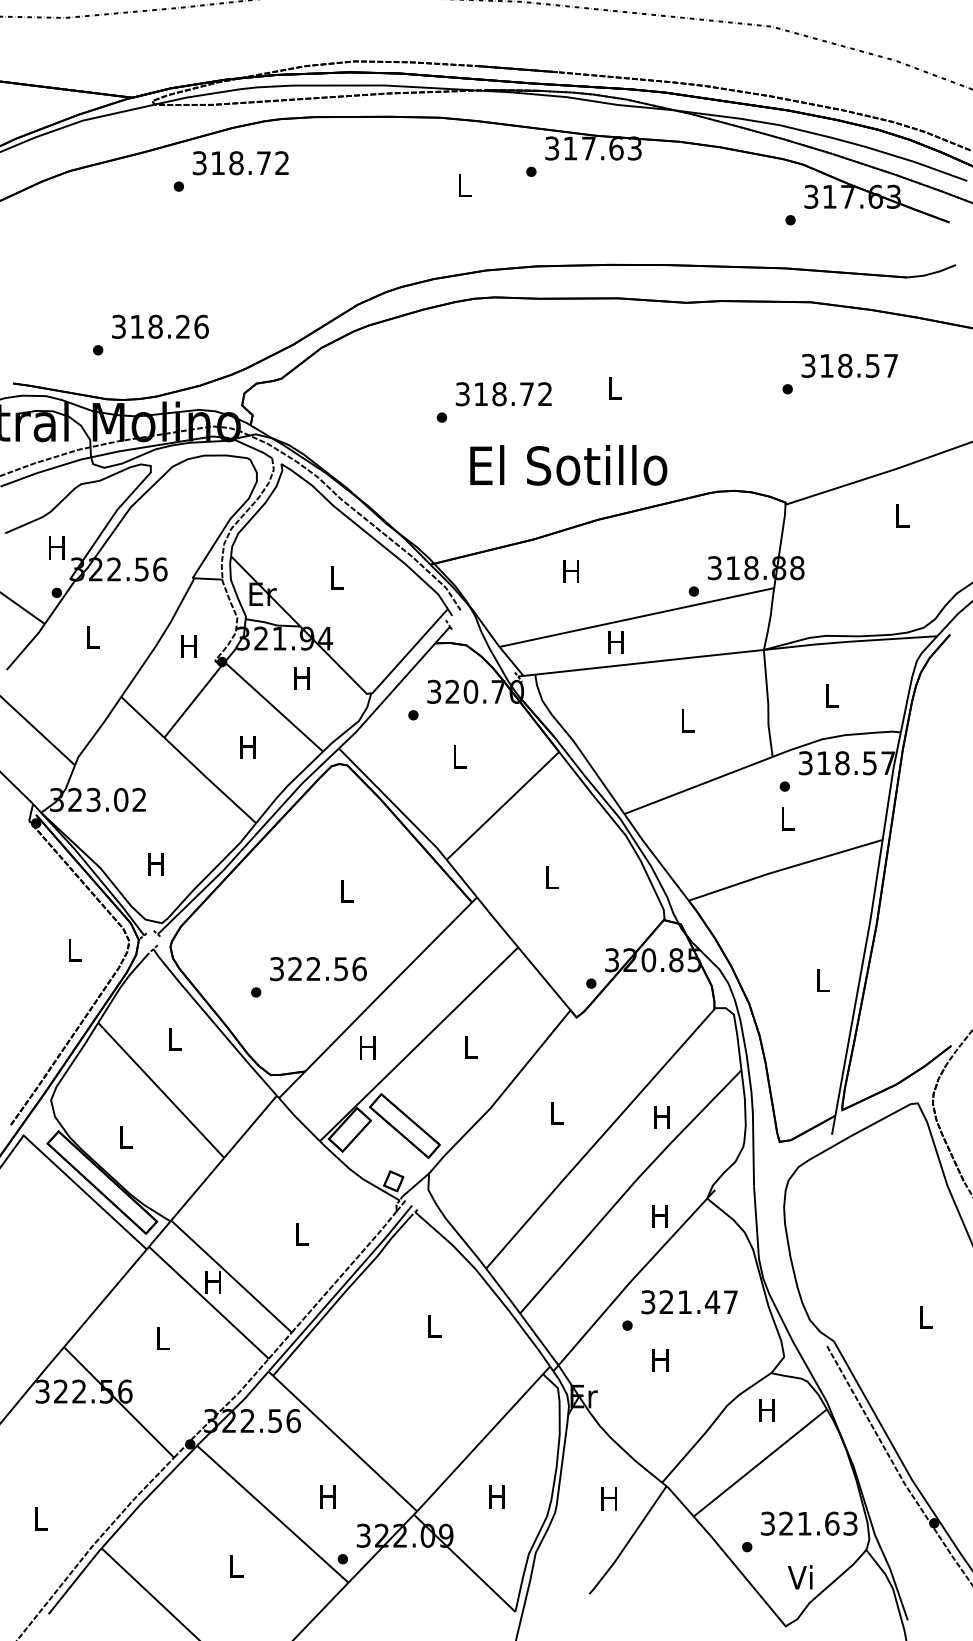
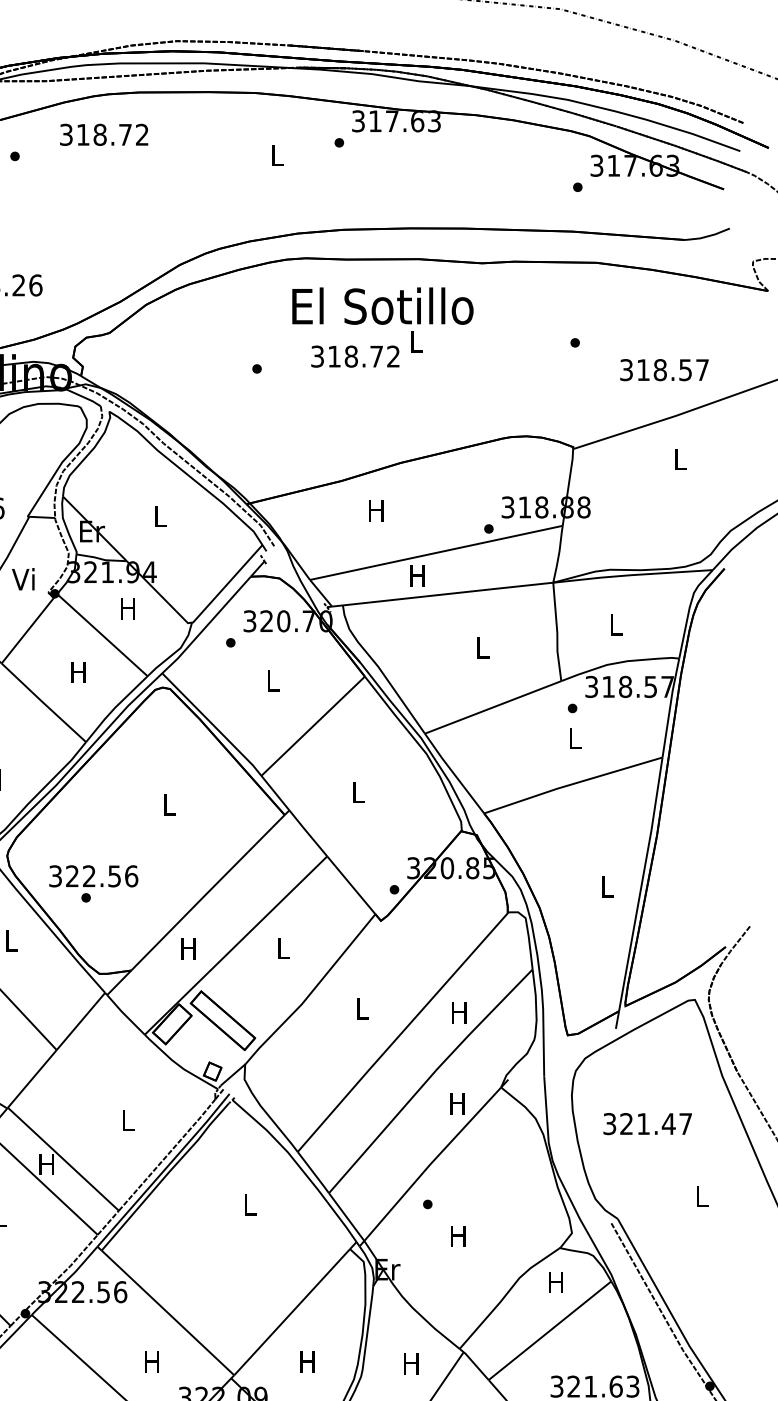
text: (240, 163) -> (103, 135), moved
text: (849, 365) -> (664, 369), moved
text: (503, 394) -> (355, 356), moved
text: (568, 465) -> (382, 306), moved
text: (187, 646) -> (22, 579), H -> Vi
text: (318, 969) -> (93, 876), moved
text: (689, 1302) -> (647, 1124), moved

